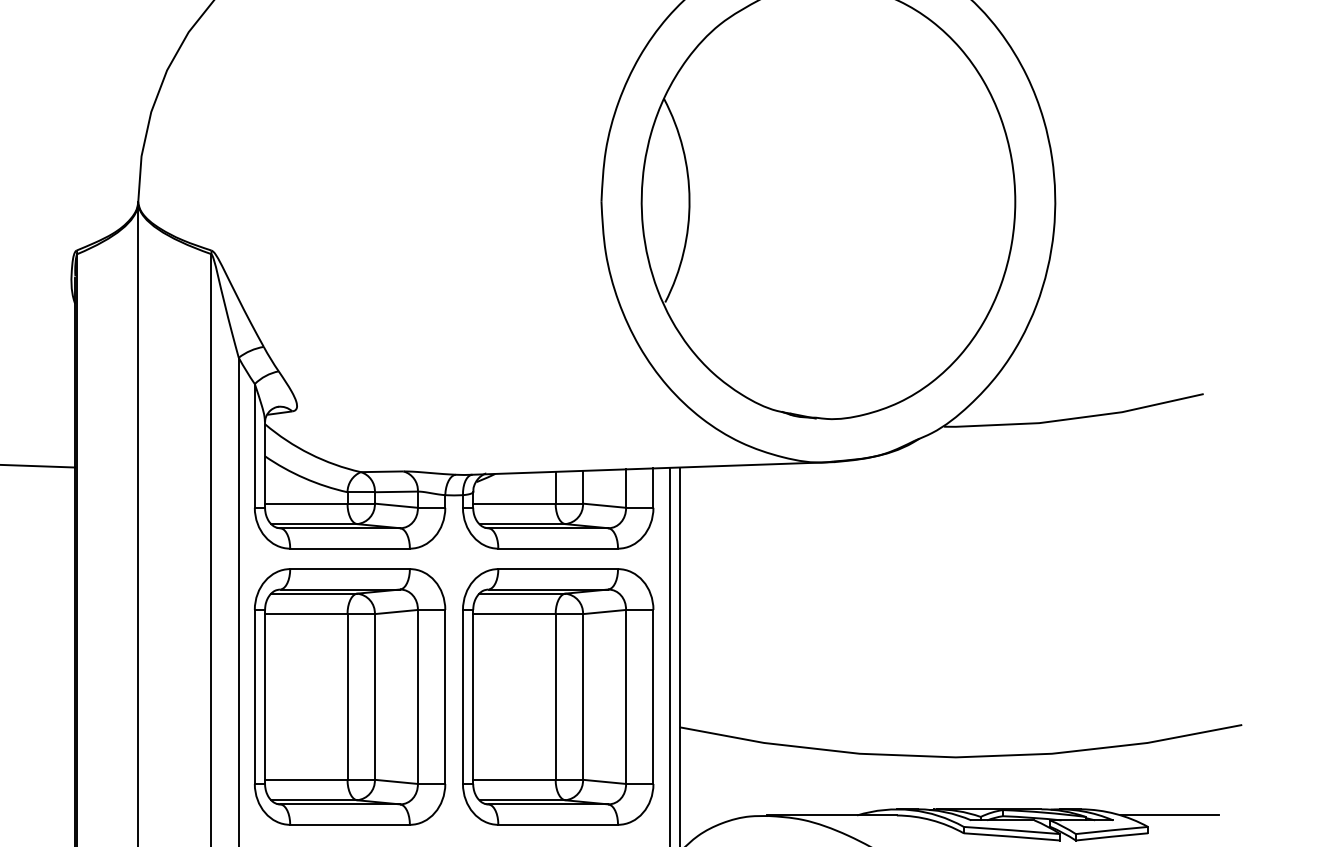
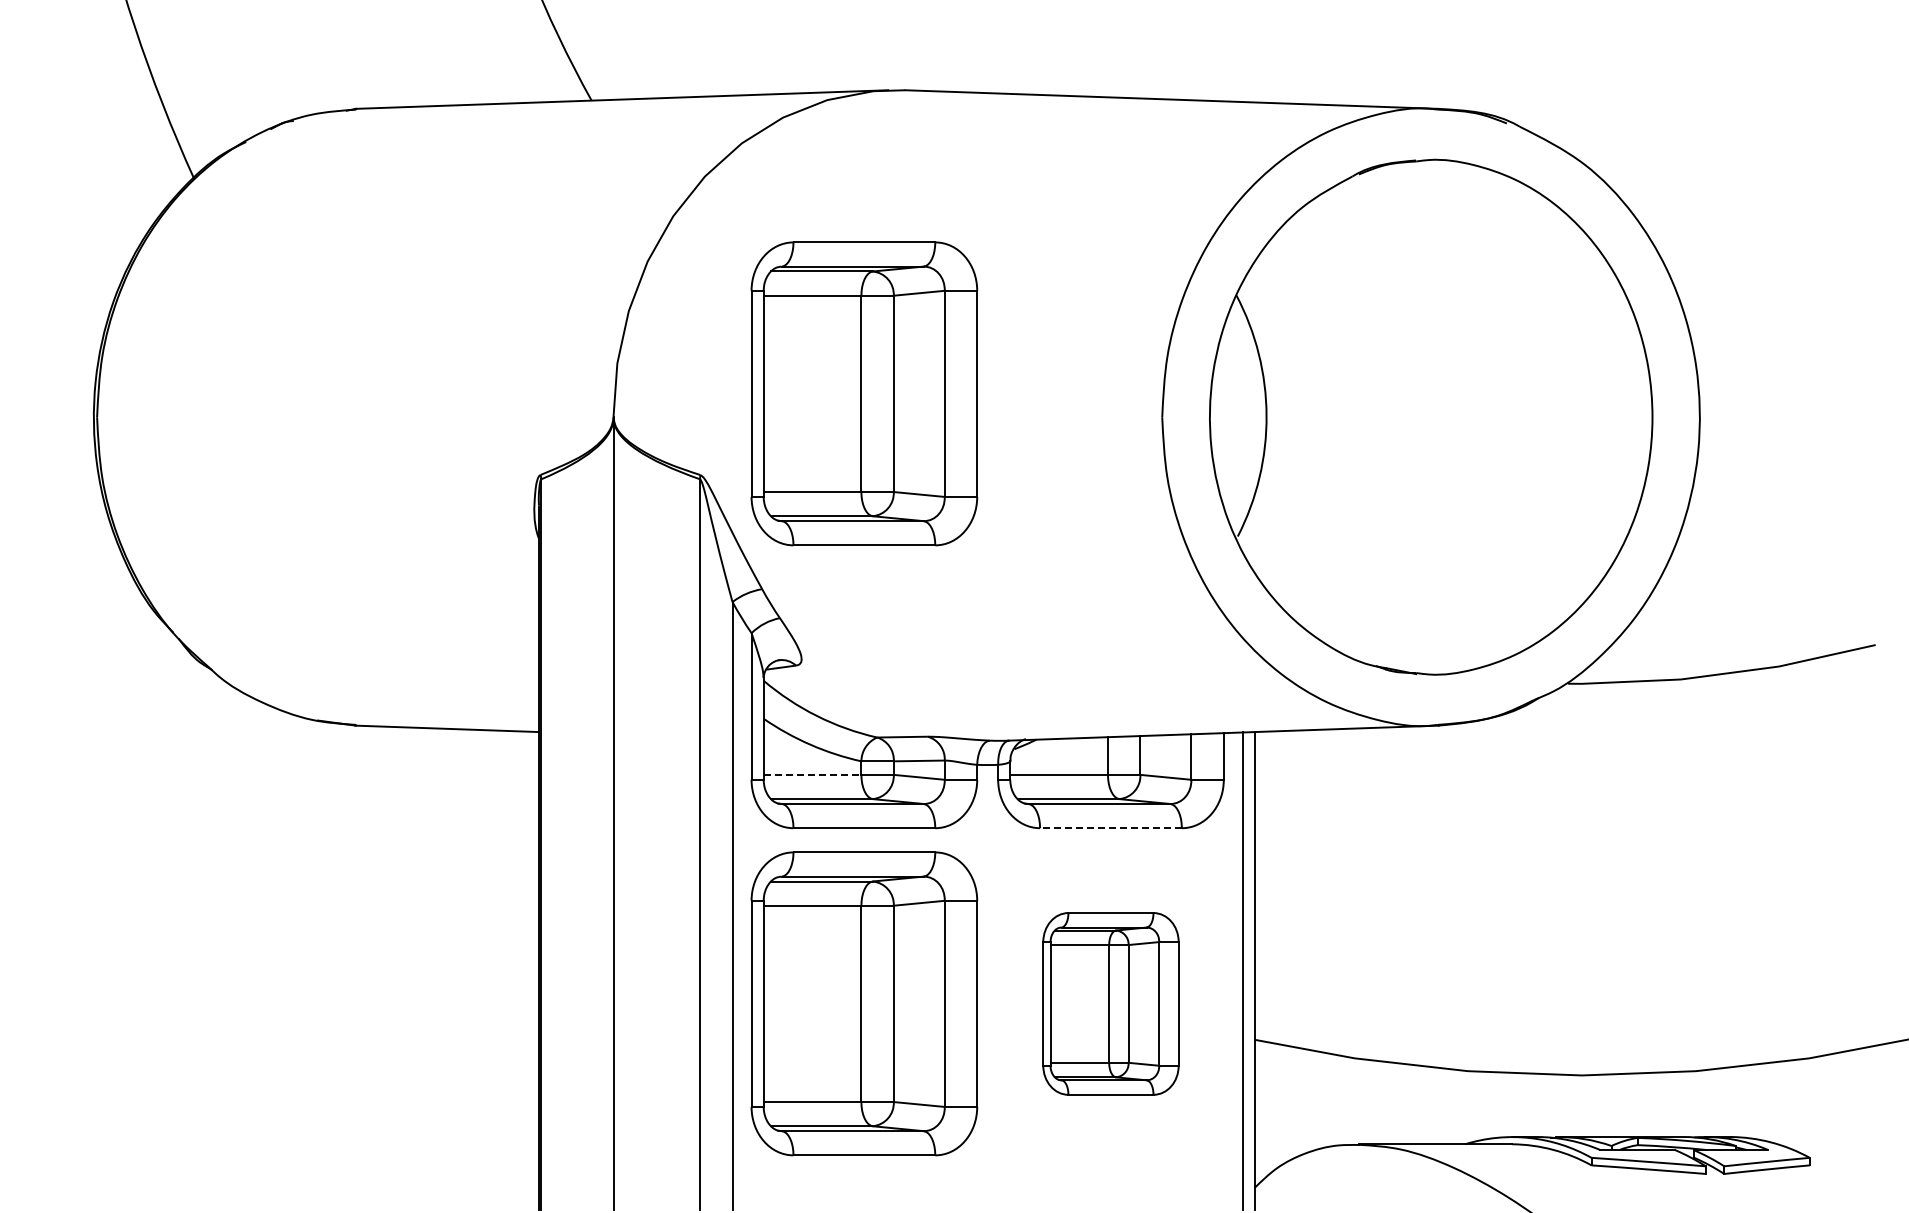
part: (350, 181) -> (864, 393), added
line: (306, 503) -> (812, 774), solid -> dashed
line: (557, 548) -> (1110, 828), solid -> dashed
part: (557, 696) -> (1110, 1003), size x0.6
line: (1169, 815) -> (1835, 1144), removed

